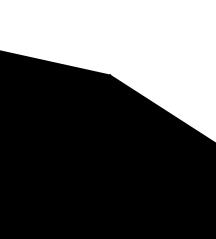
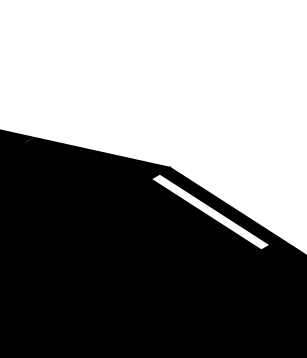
fill: (145, 113) -> (210, 211), removed

